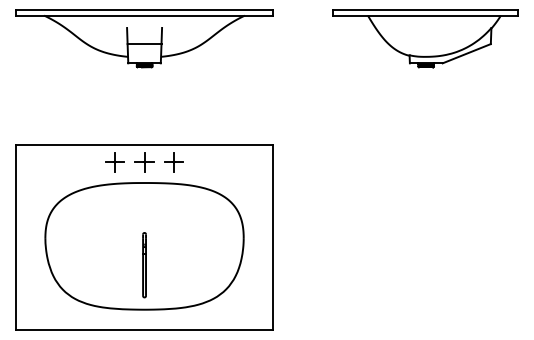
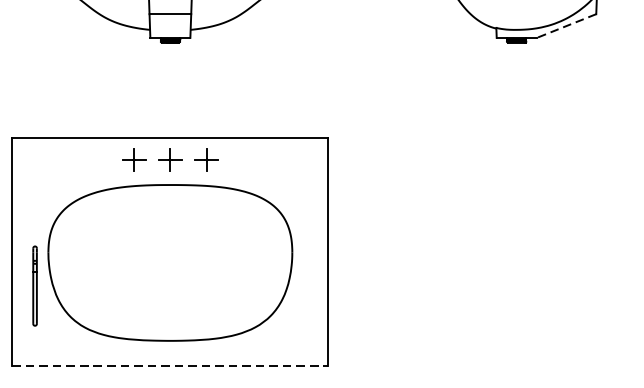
line: (466, 53) -> (566, 25), solid -> dashed
line: (143, 265) -> (33, 286), moved
line: (144, 329) -> (170, 365), solid -> dashed

